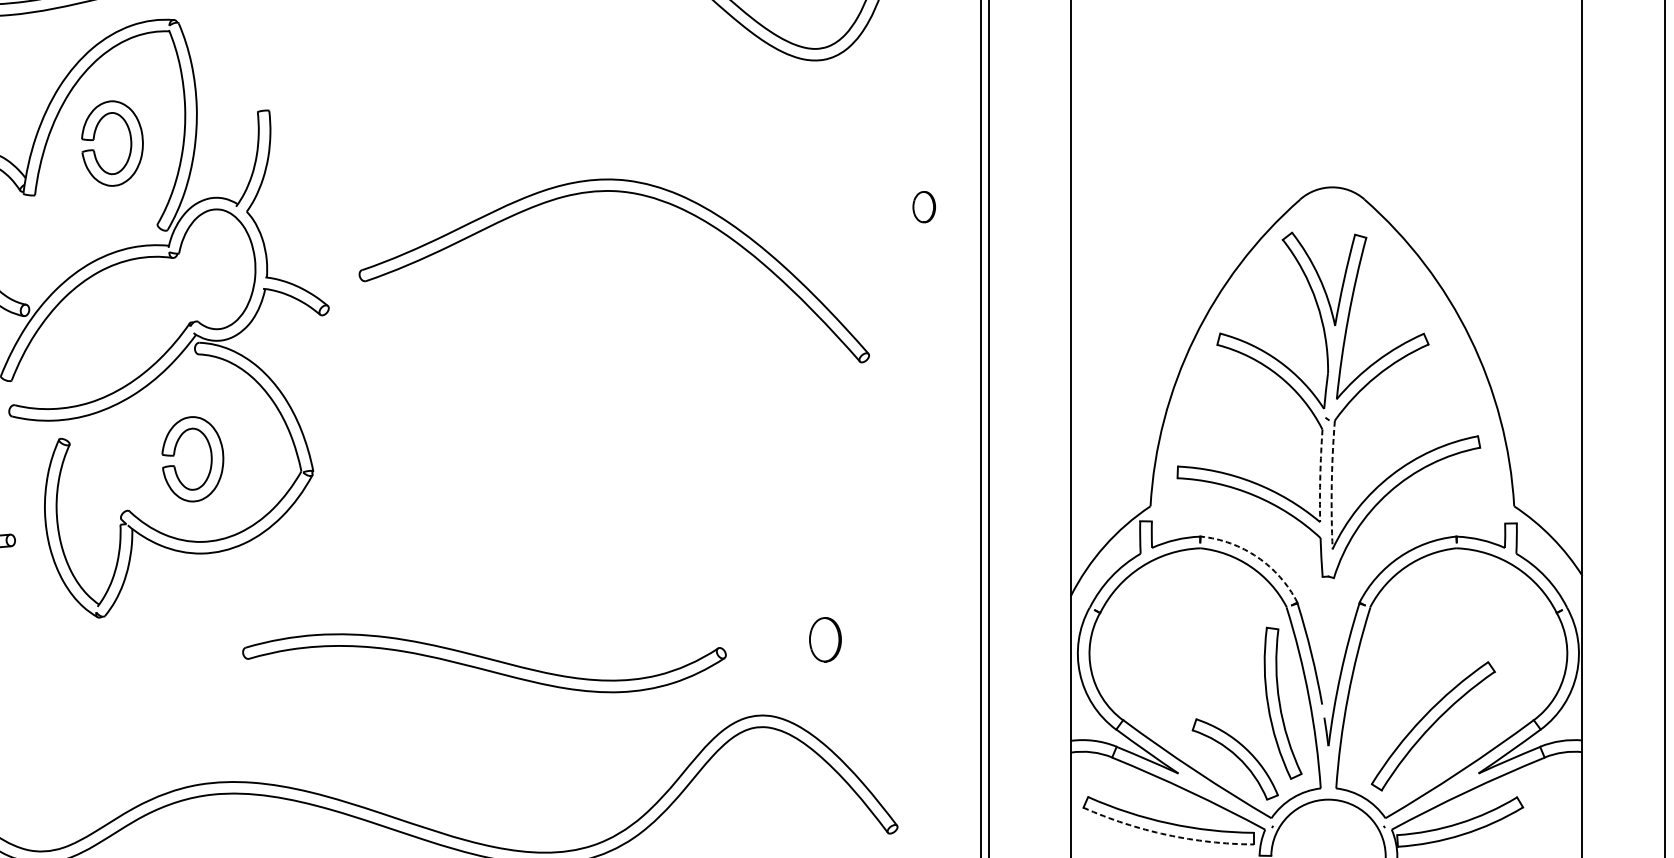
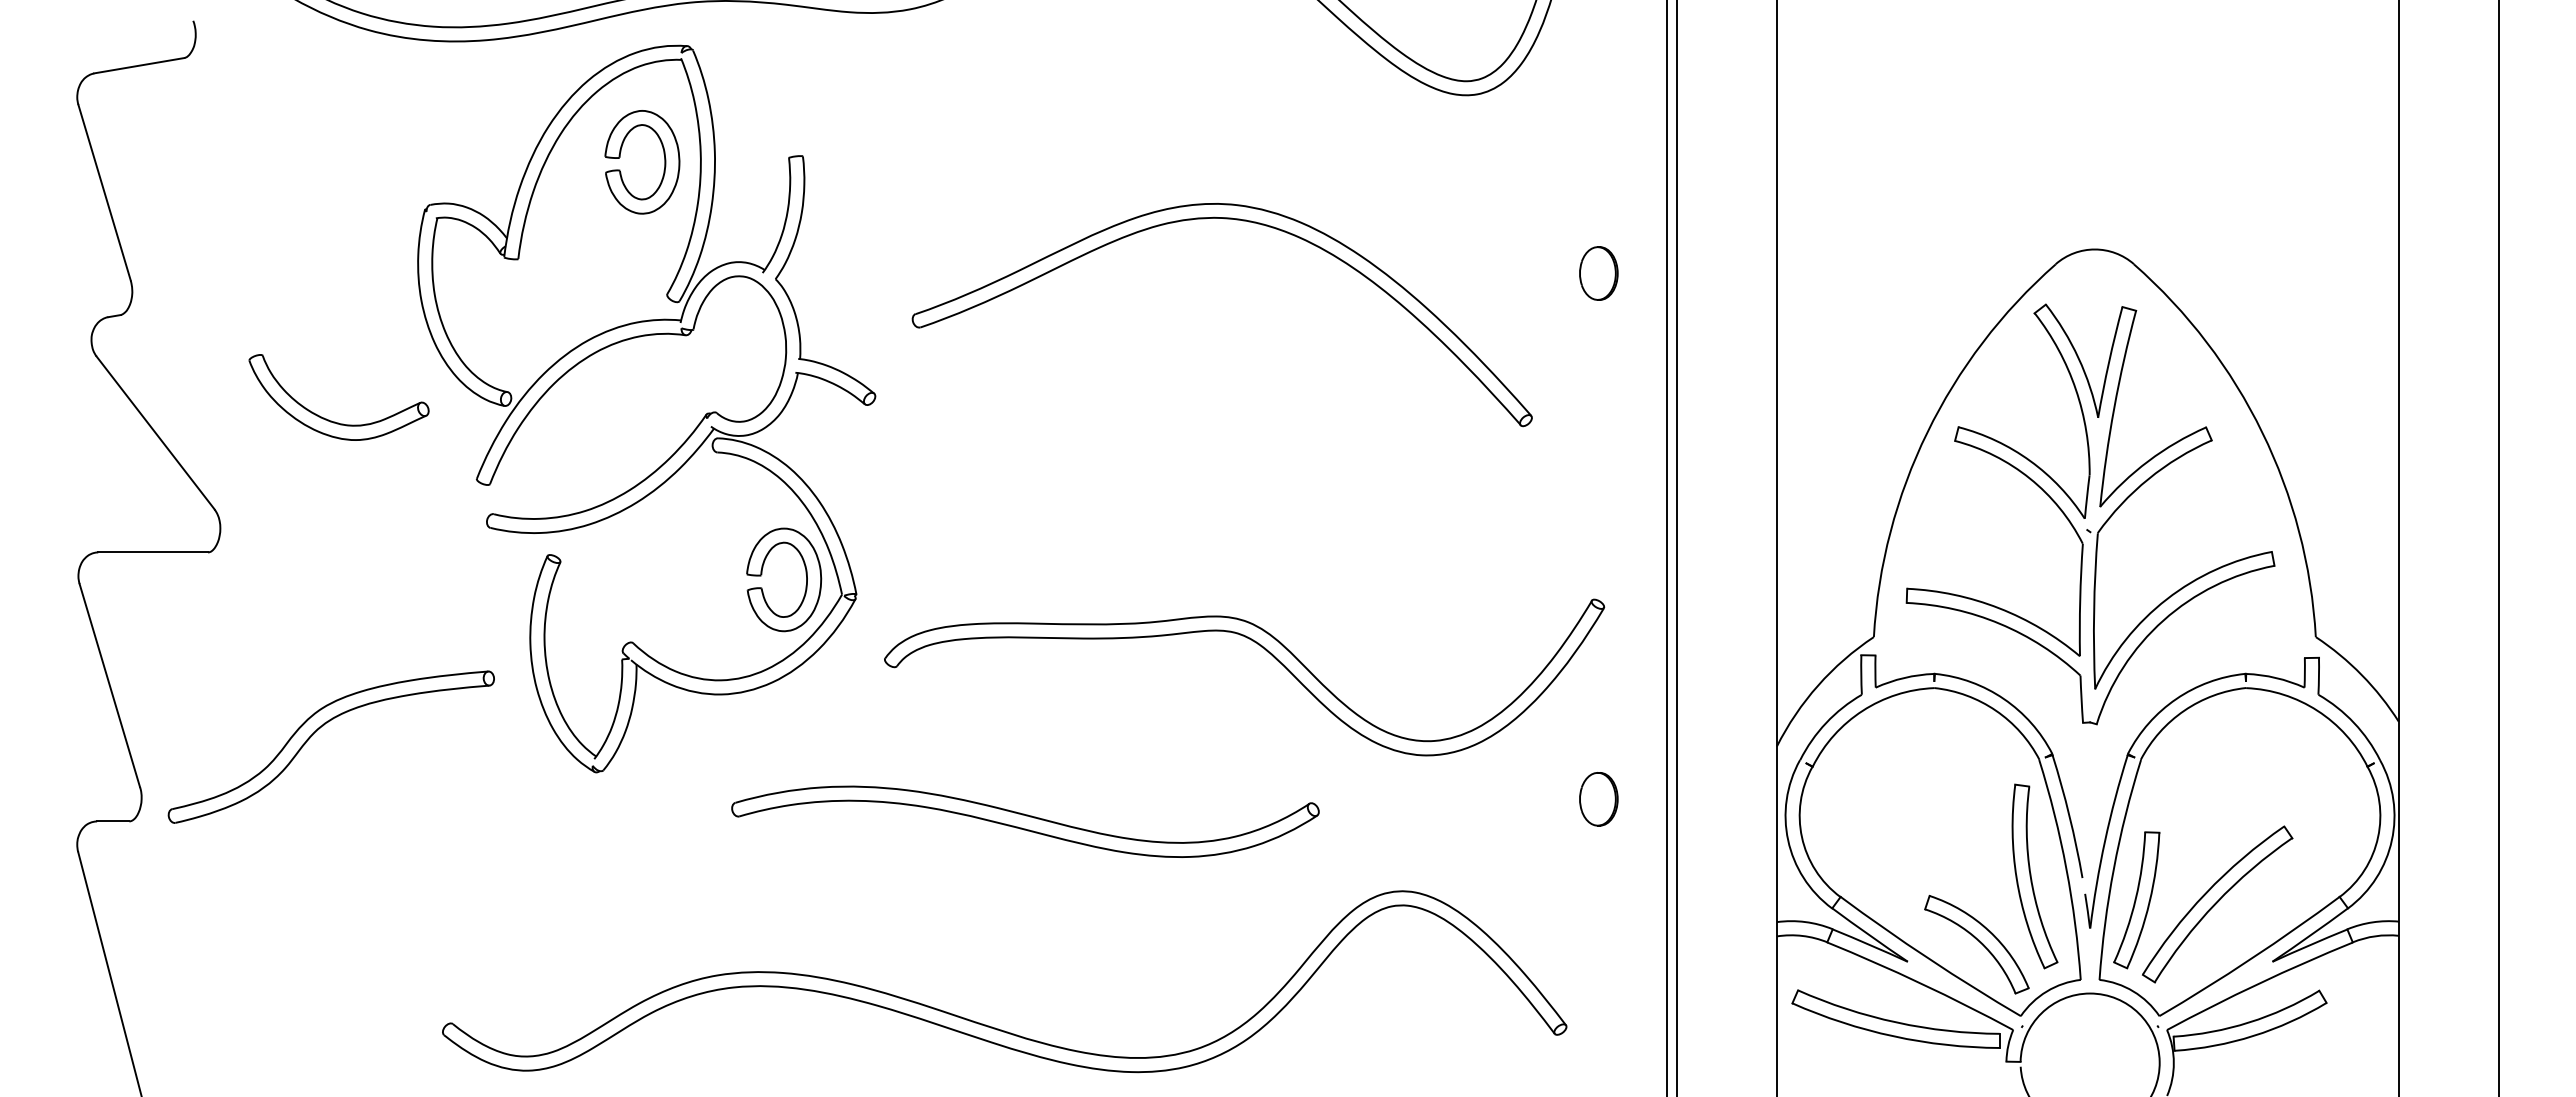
part: (130, 143) -> (664, 162), moved
part: (616, 192) -> (1224, 219), moved
part: (923, 207) -> (1598, 273), size x1.43
part: (210, 454) -> (805, 574), moved
arc: (1320, 475) -> (2080, 599), dashed -> solid
arc: (1332, 485) -> (2094, 611), dashed -> solid
part: (651, 519) -> (1267, 652), added
arc: (1257, 557) -> (2003, 699), dashed -> solid
part: (825, 639) -> (1598, 799), moved
part: (484, 663) -> (1025, 821), moved
part: (1366, 723) -> (2136, 900), added
arc: (1166, 835) -> (1893, 1036), dashed -> solid

